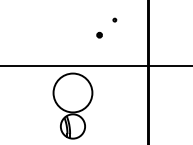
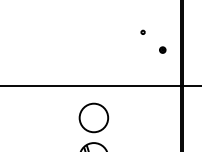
part: (99, 34) -> (162, 49), moved
circle: (72, 92) -> (93, 117), size x0.62

